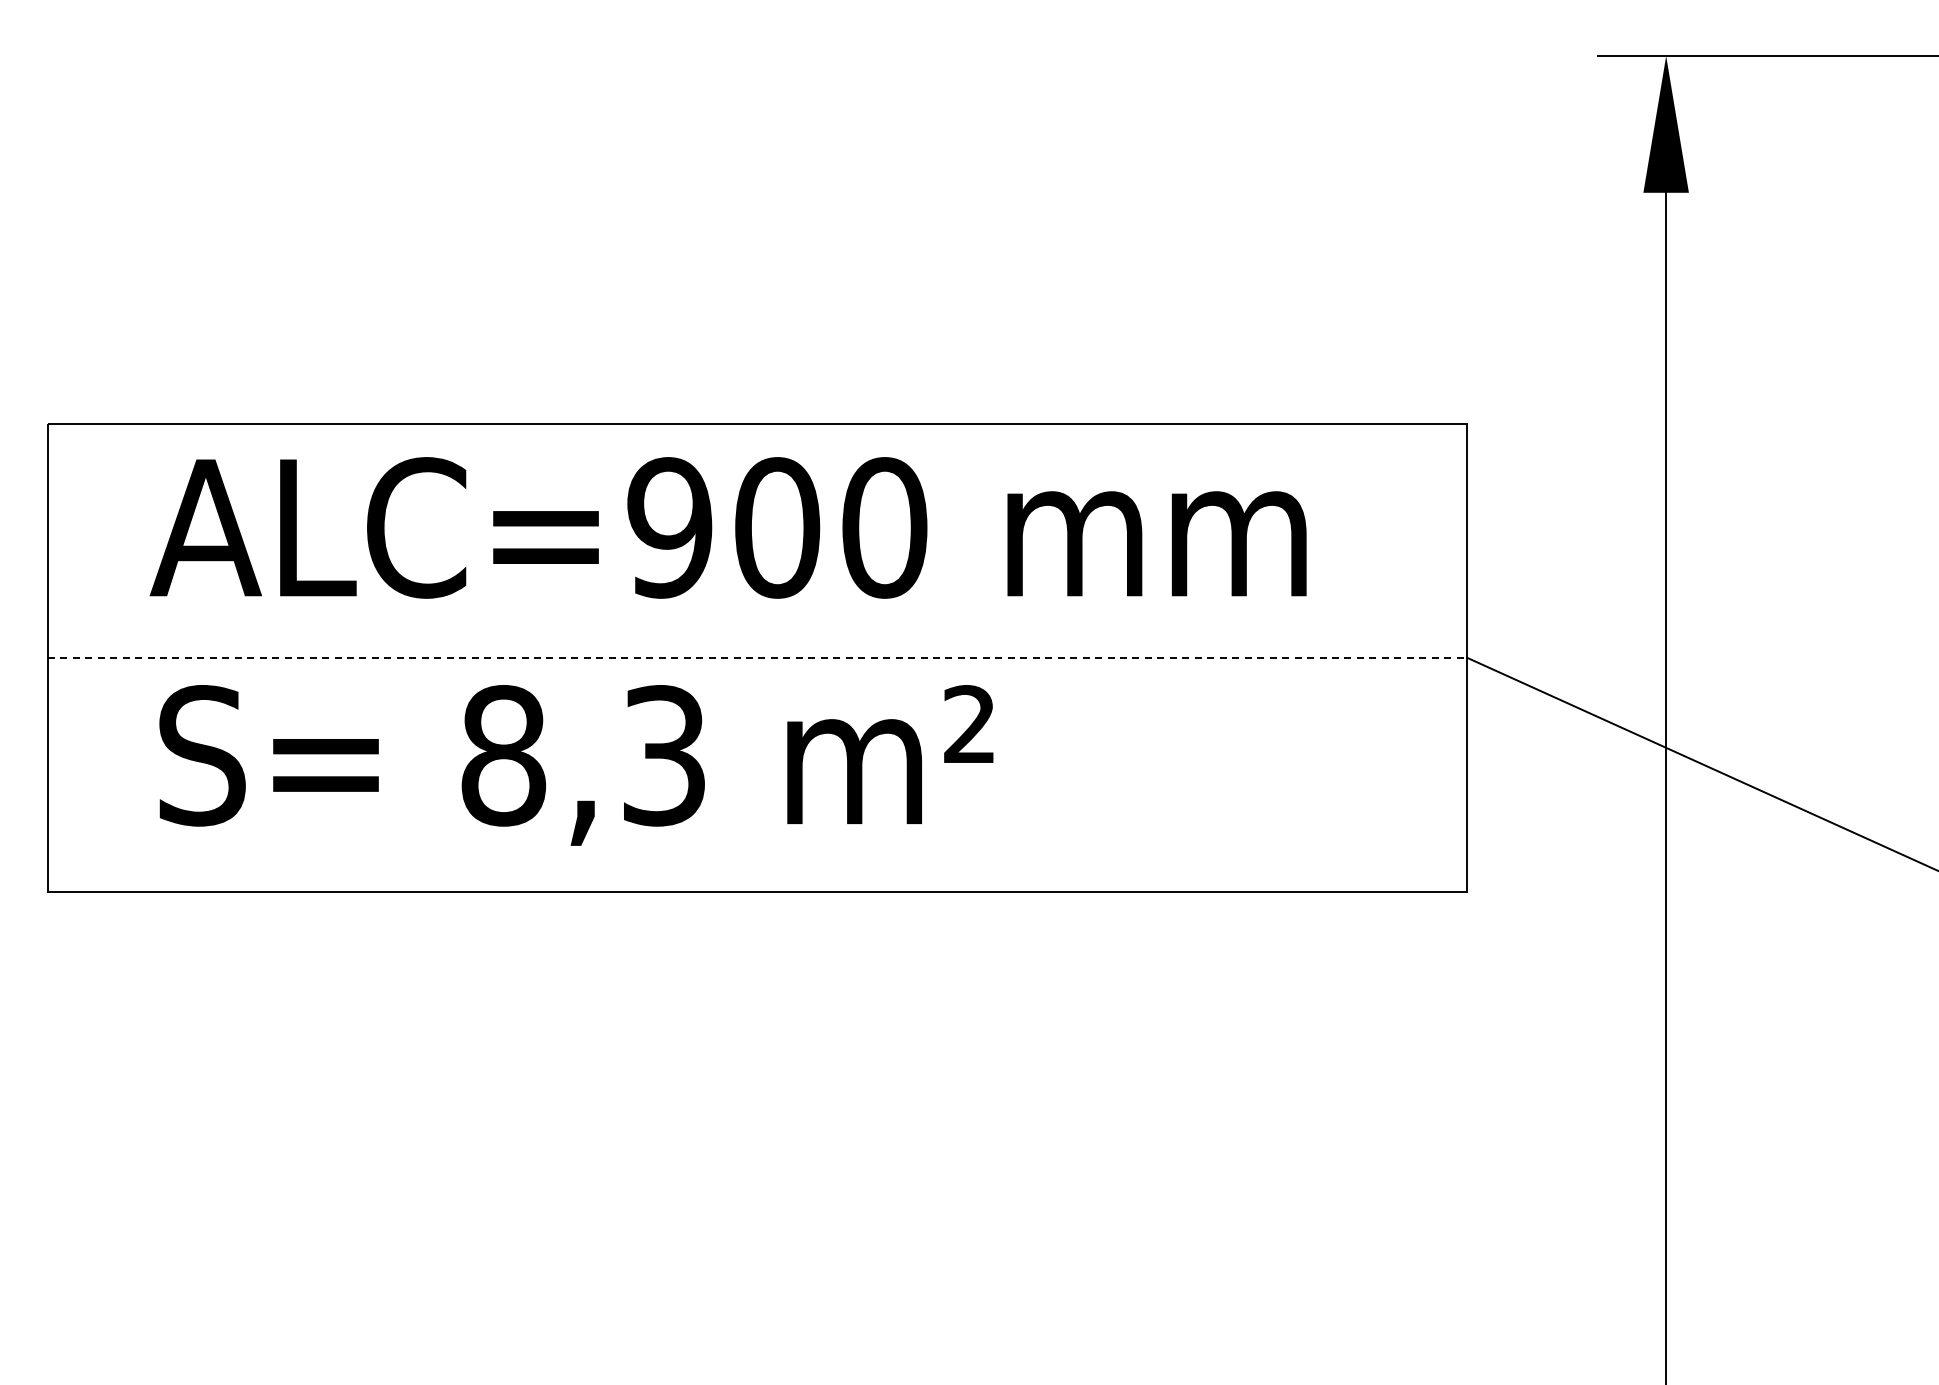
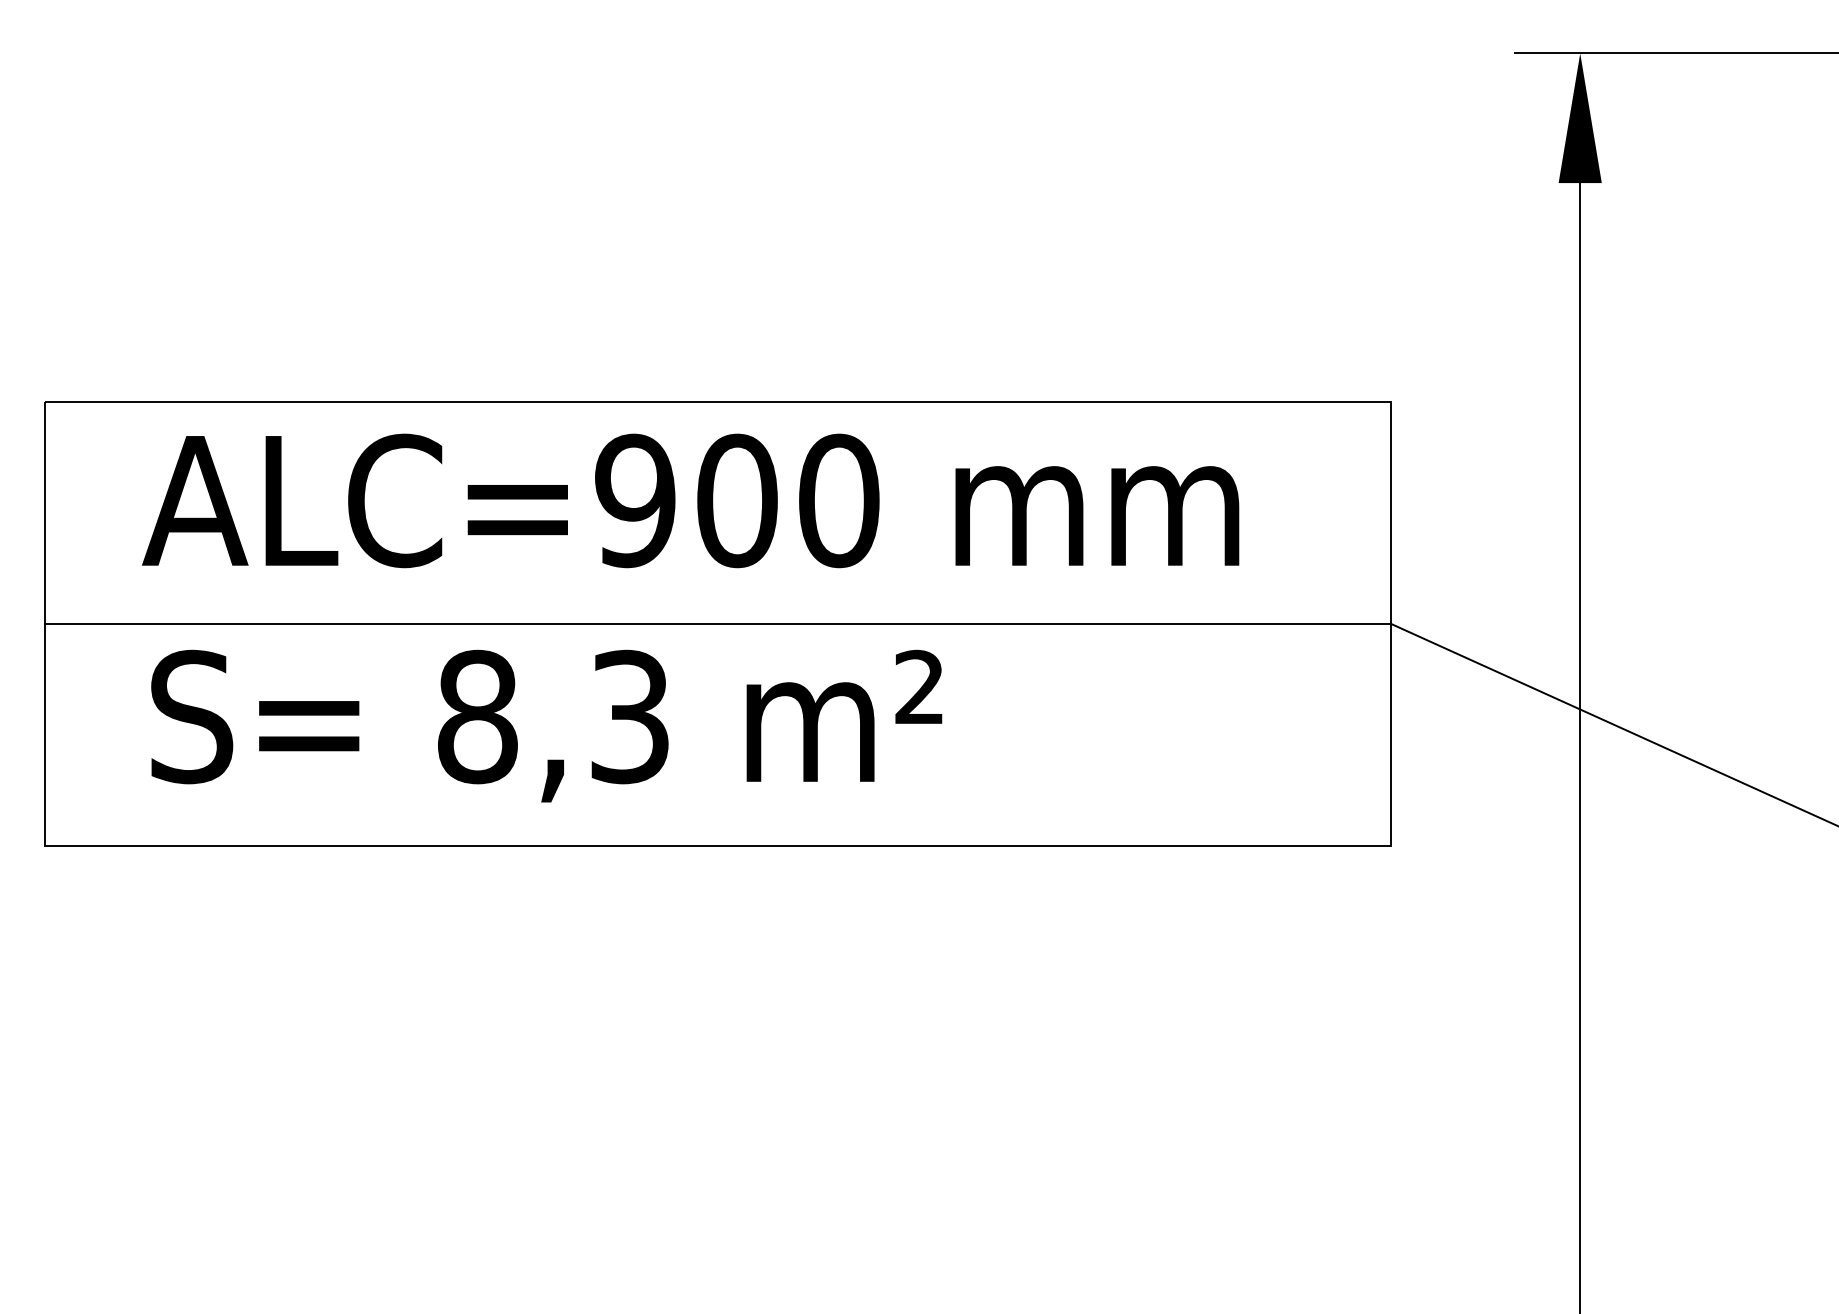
line: (757, 657) -> (718, 623), dashed -> solid

